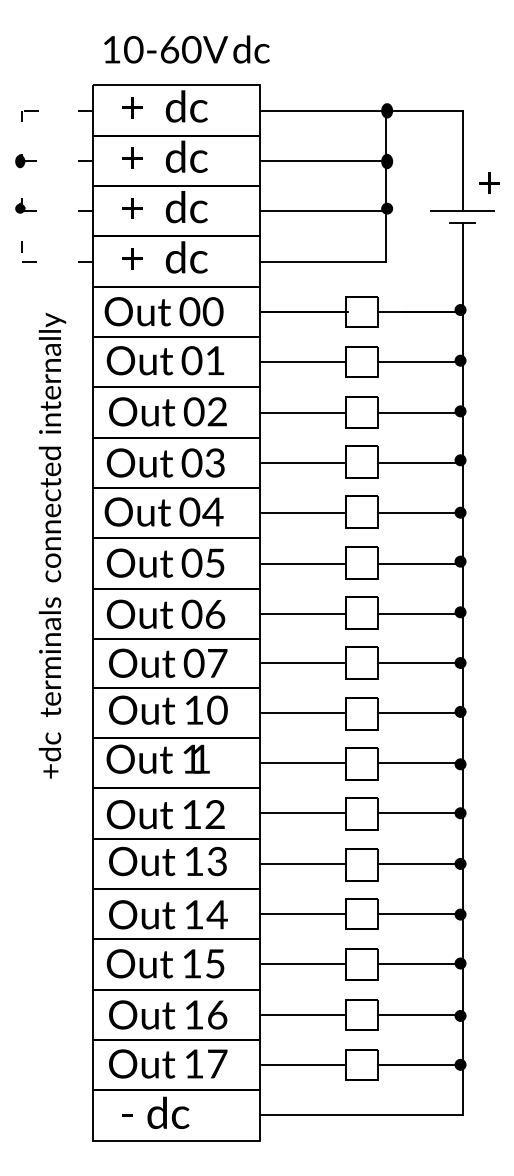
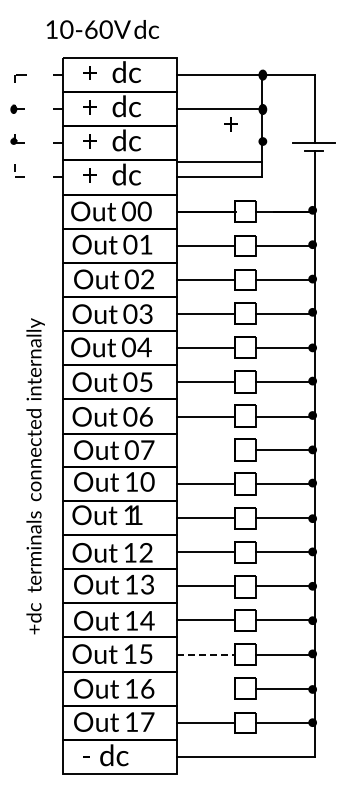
text: (186, 49) -> (102, 29), moved
text: (488, 183) -> (230, 124), moved
line: (323, 211) -> (219, 162), moved
text: (52, 546) -> (35, 476), moved
line: (302, 662) -> (205, 449), removed
line: (304, 964) -> (206, 654), solid -> dashed
line: (302, 1014) -> (205, 688), removed

